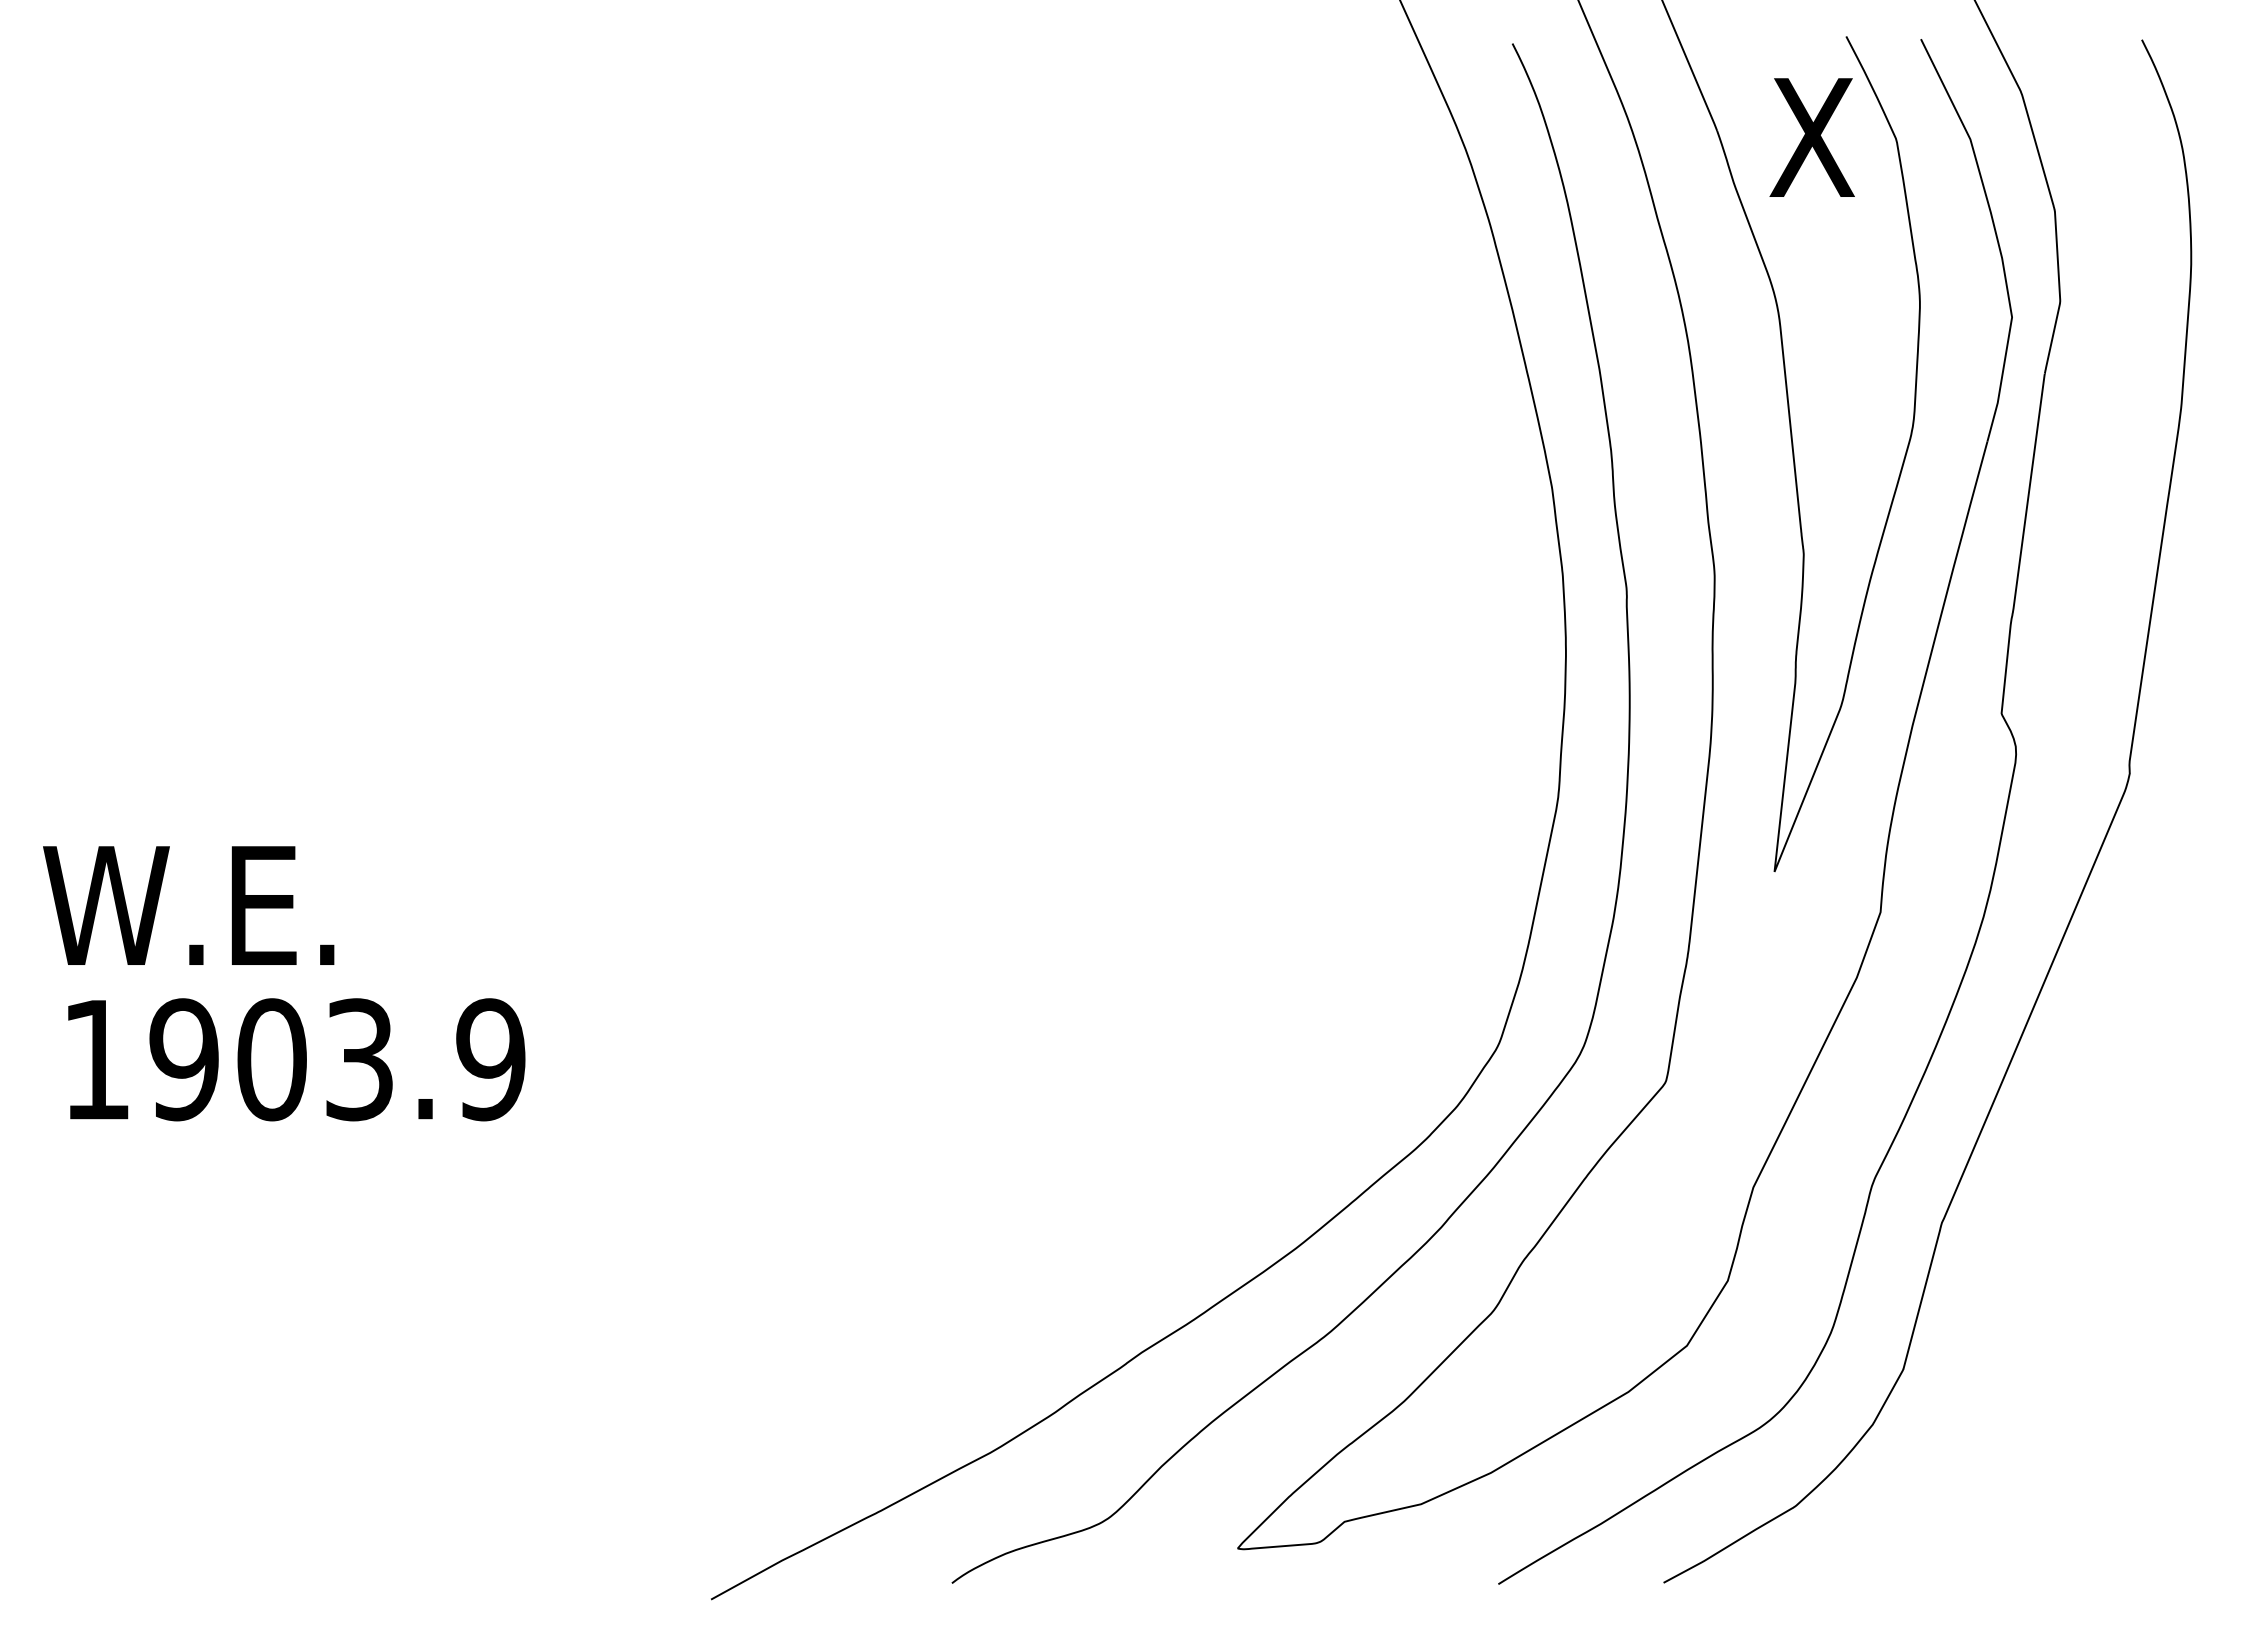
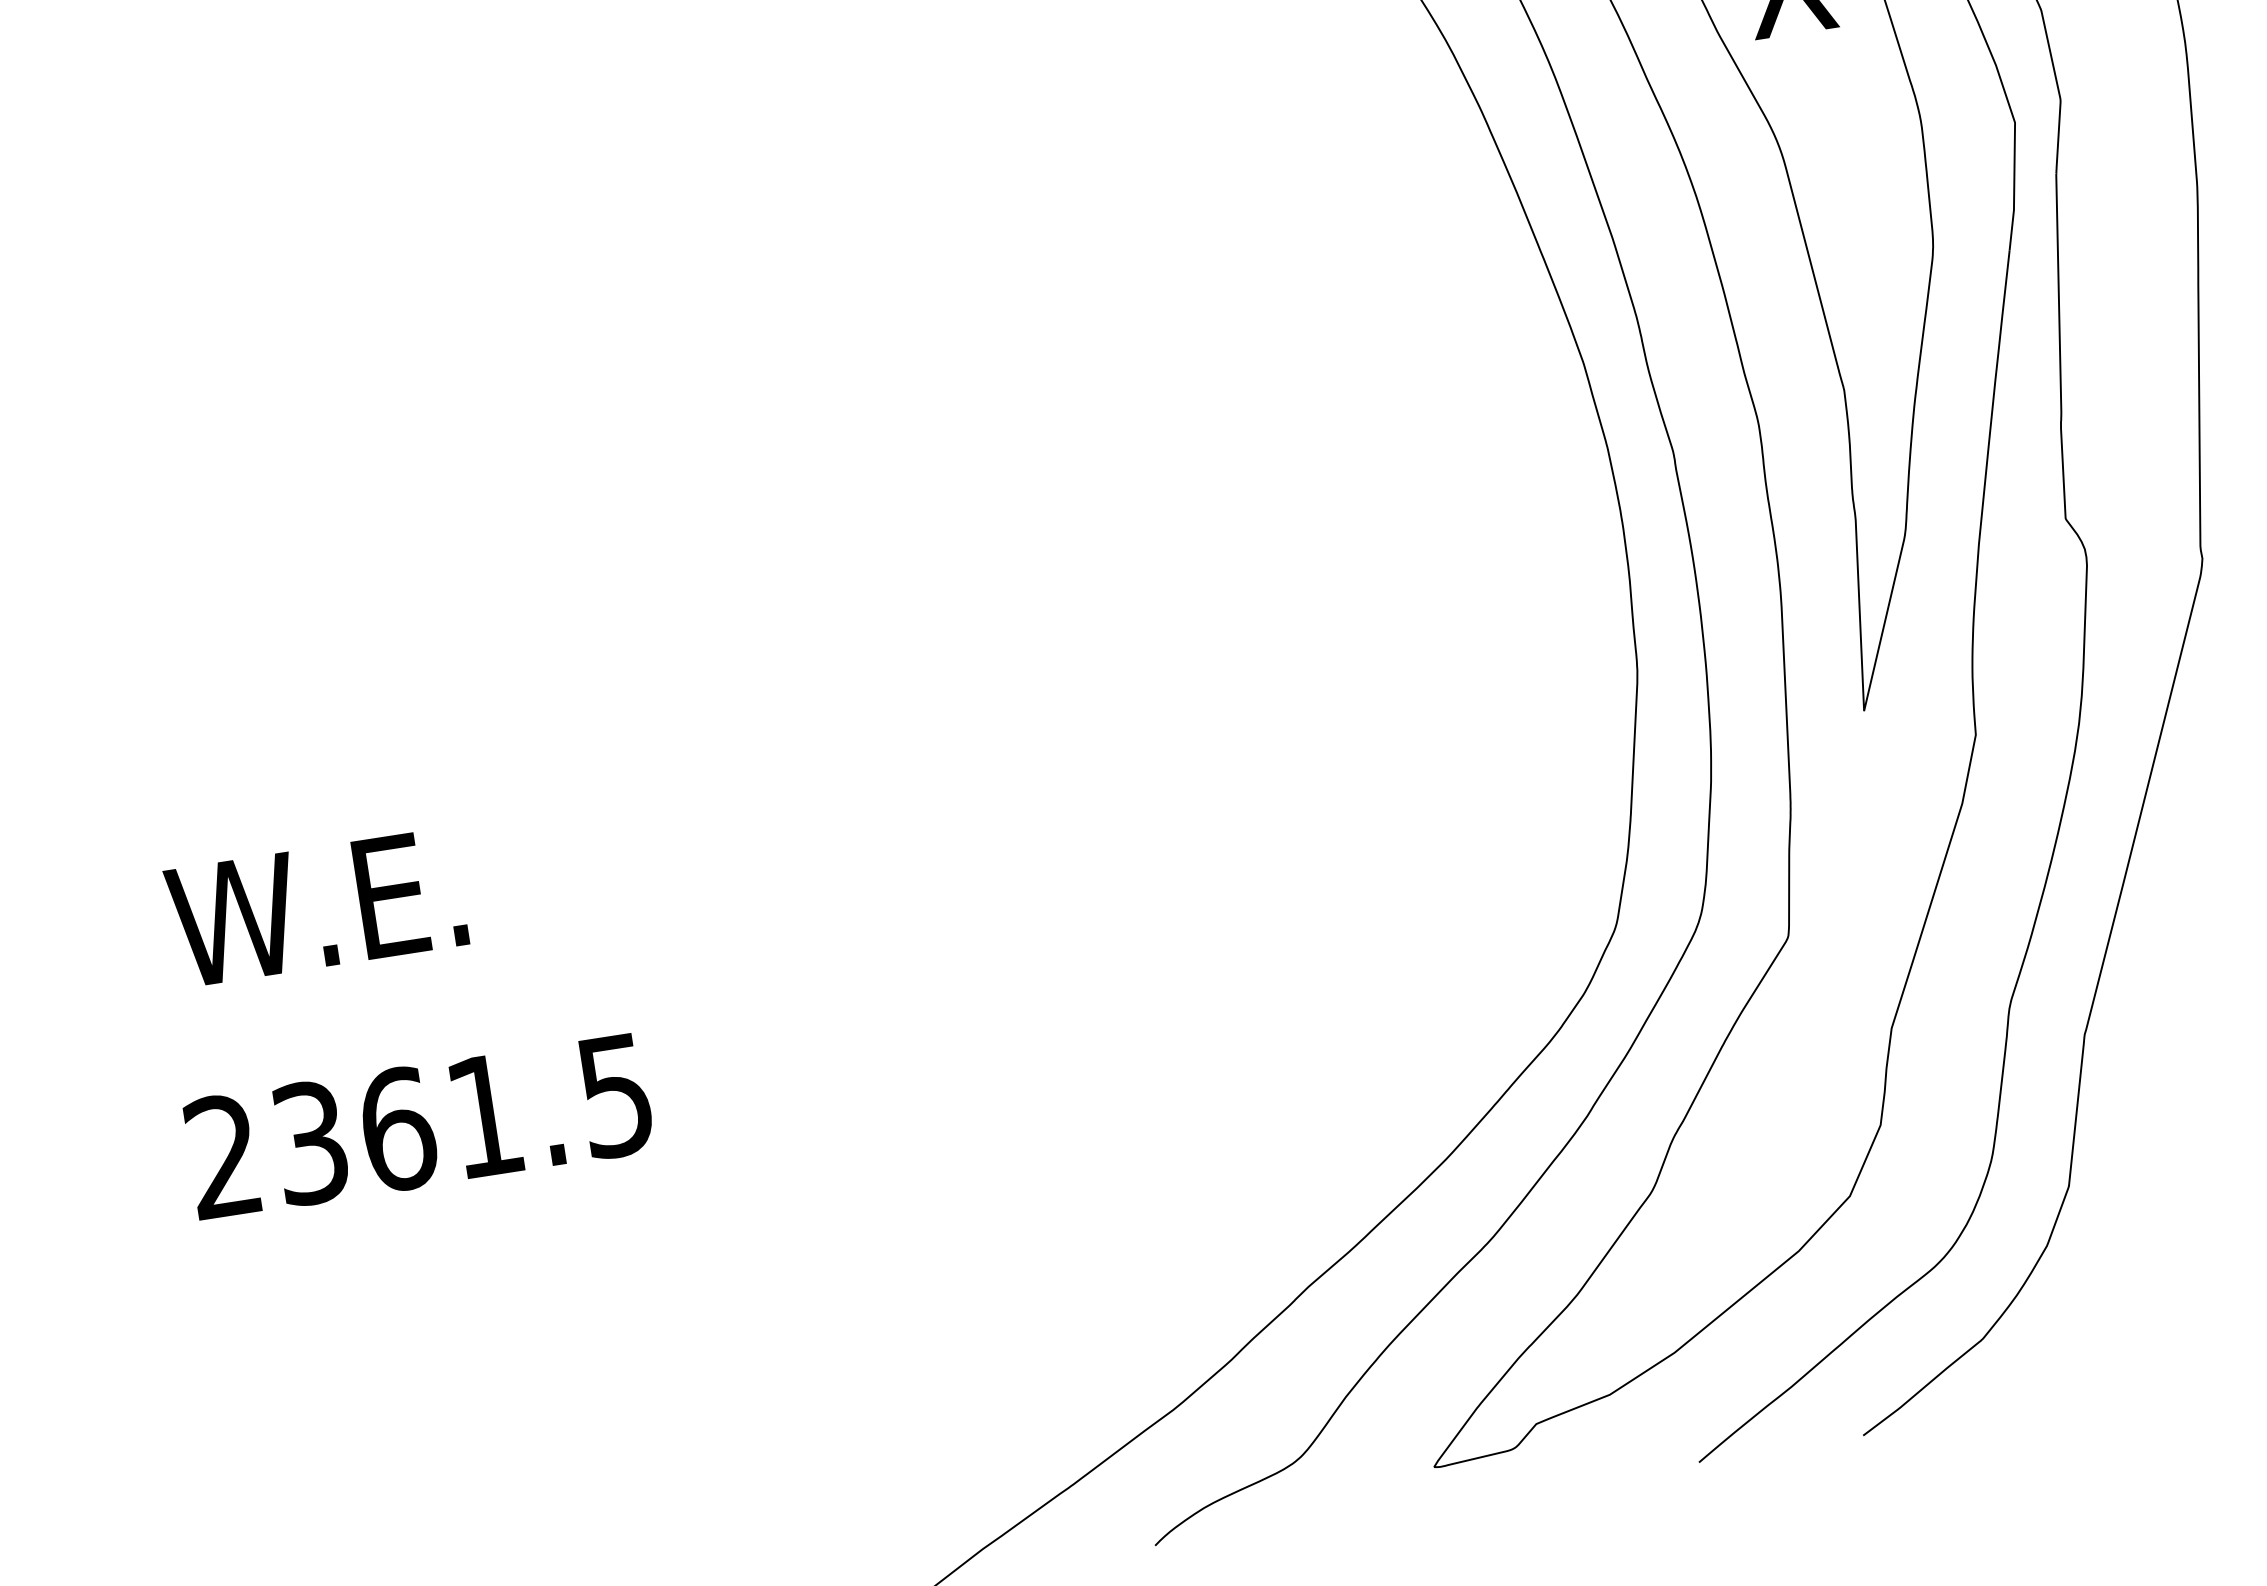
text: (188, 905) -> (316, 907), moved
text: (294, 1059) -> (420, 1125), 1903.9 -> 2361.5

